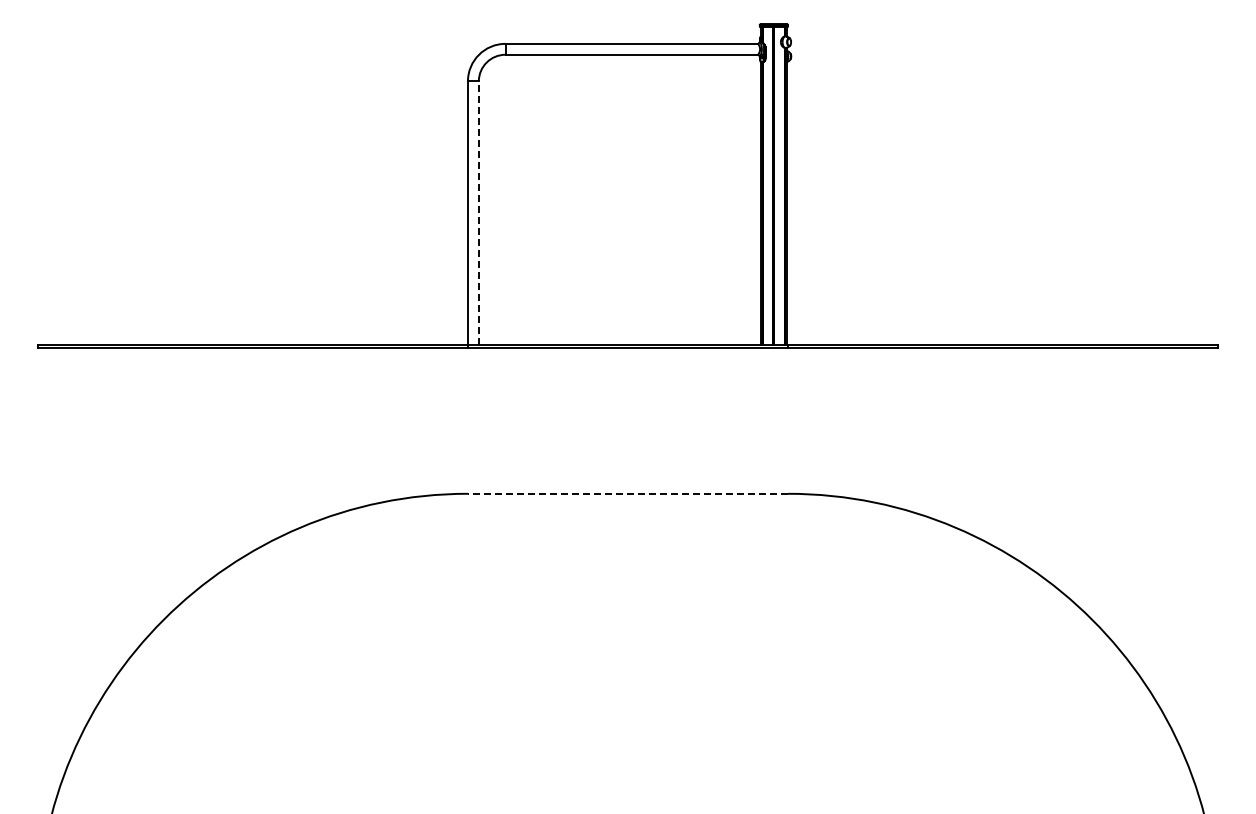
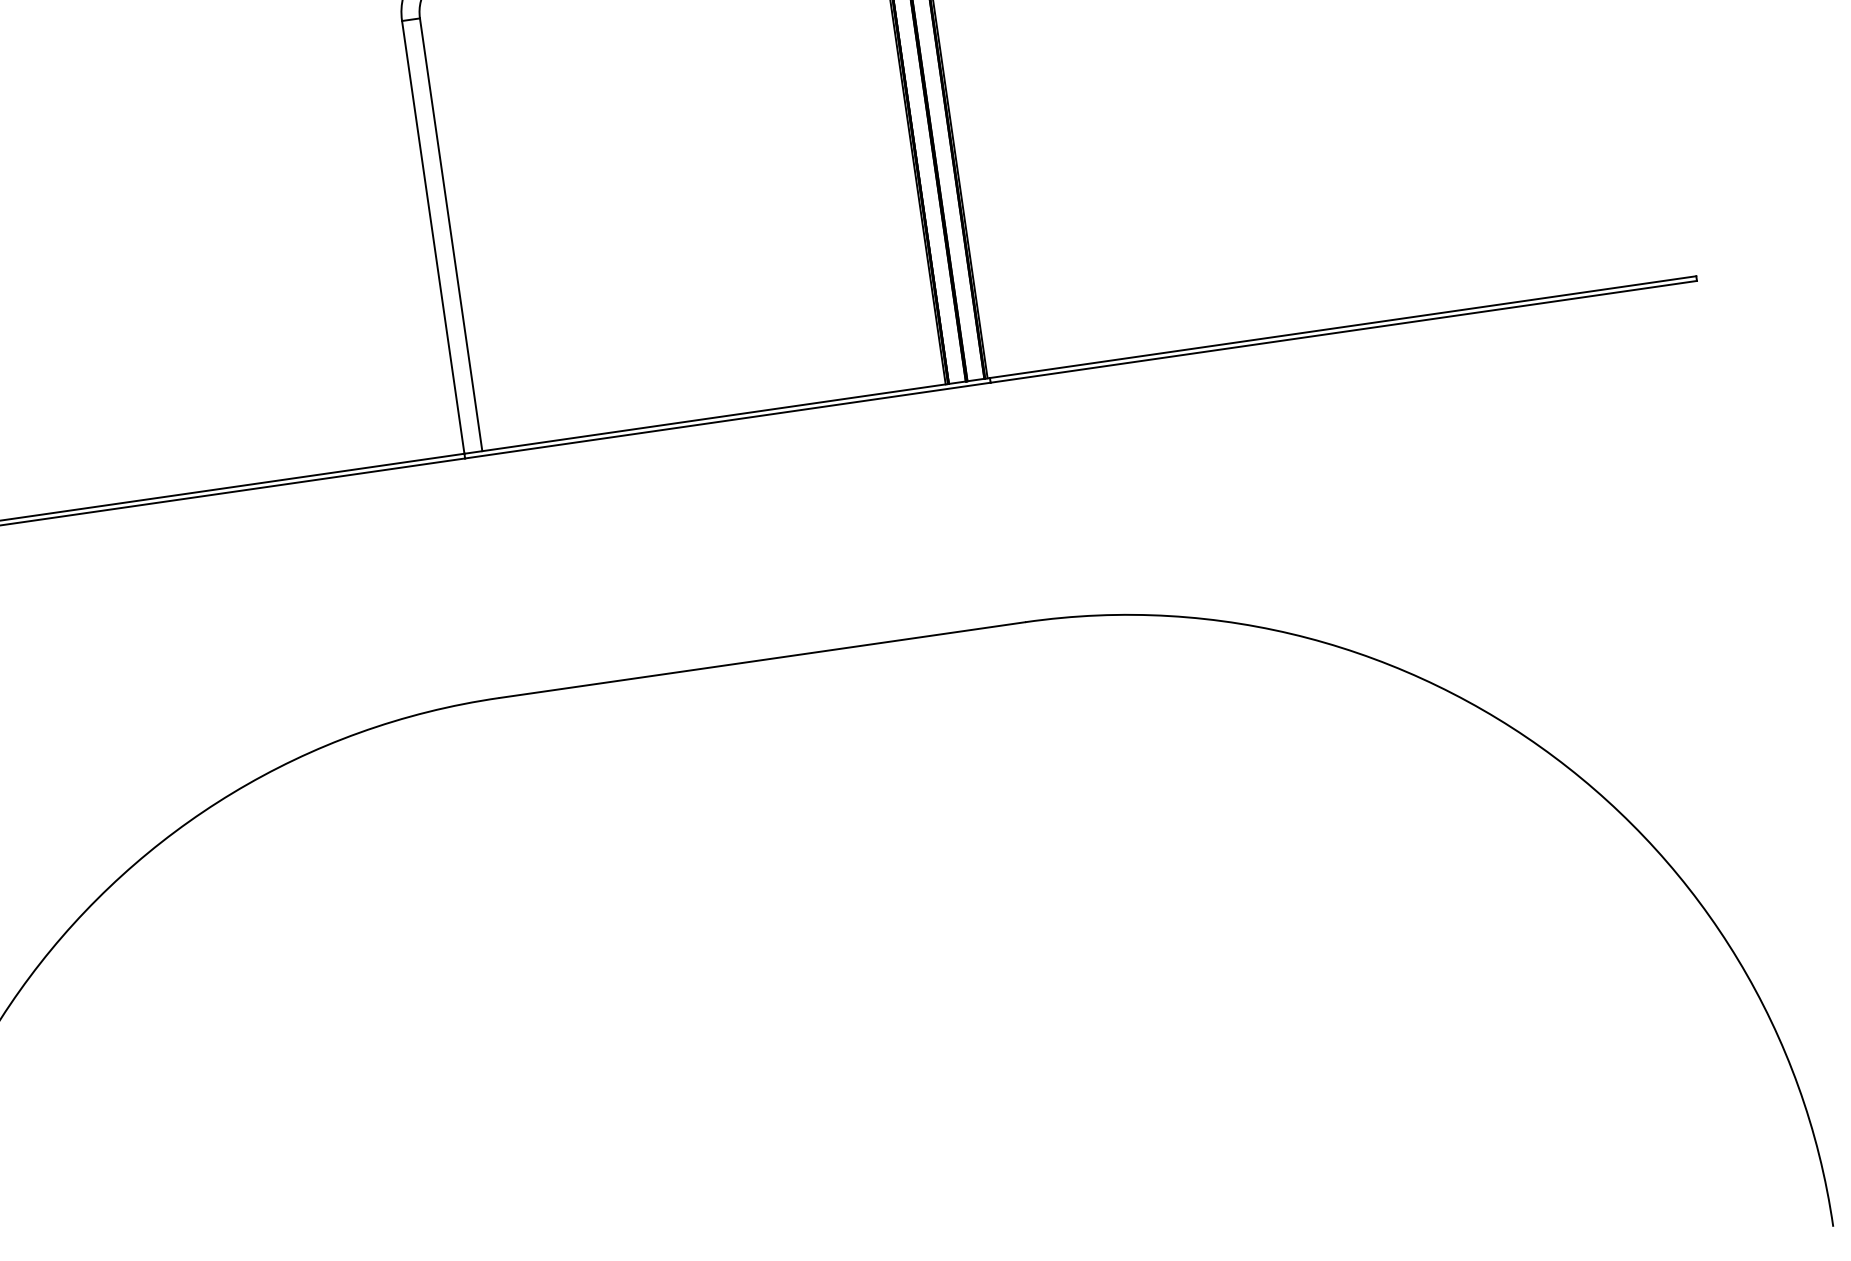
line: (478, 213) -> (450, 235), dashed -> solid
line: (627, 493) -> (761, 659), dashed -> solid

